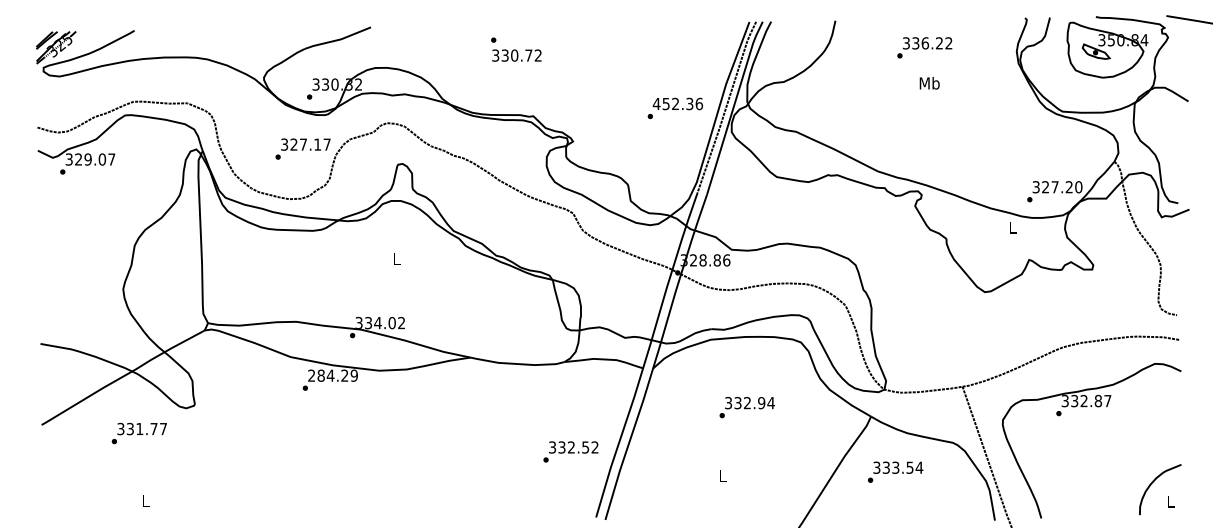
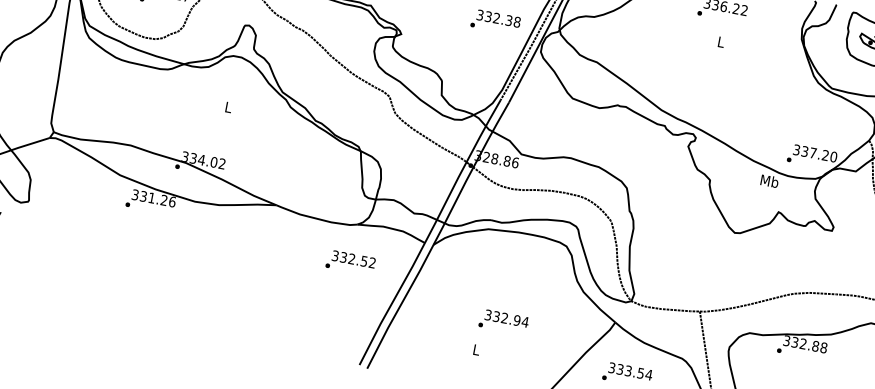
text: (929, 83) -> (720, 42), Mb -> L
text: (677, 103) -> (498, 18), 452.36 -> 332.38
text: (1045, 187) -> (804, 151), 327.20 -> 337.20
text: (1012, 227) -> (769, 181), L -> Mb
text: (333, 375) -> (154, 198), 284.29 -> 331.26
text: (1107, 400) -> (823, 347), 332.87 -> 332.88
text: (746, 407) -> (503, 321), moved
text: (570, 451) -> (350, 262), moved

